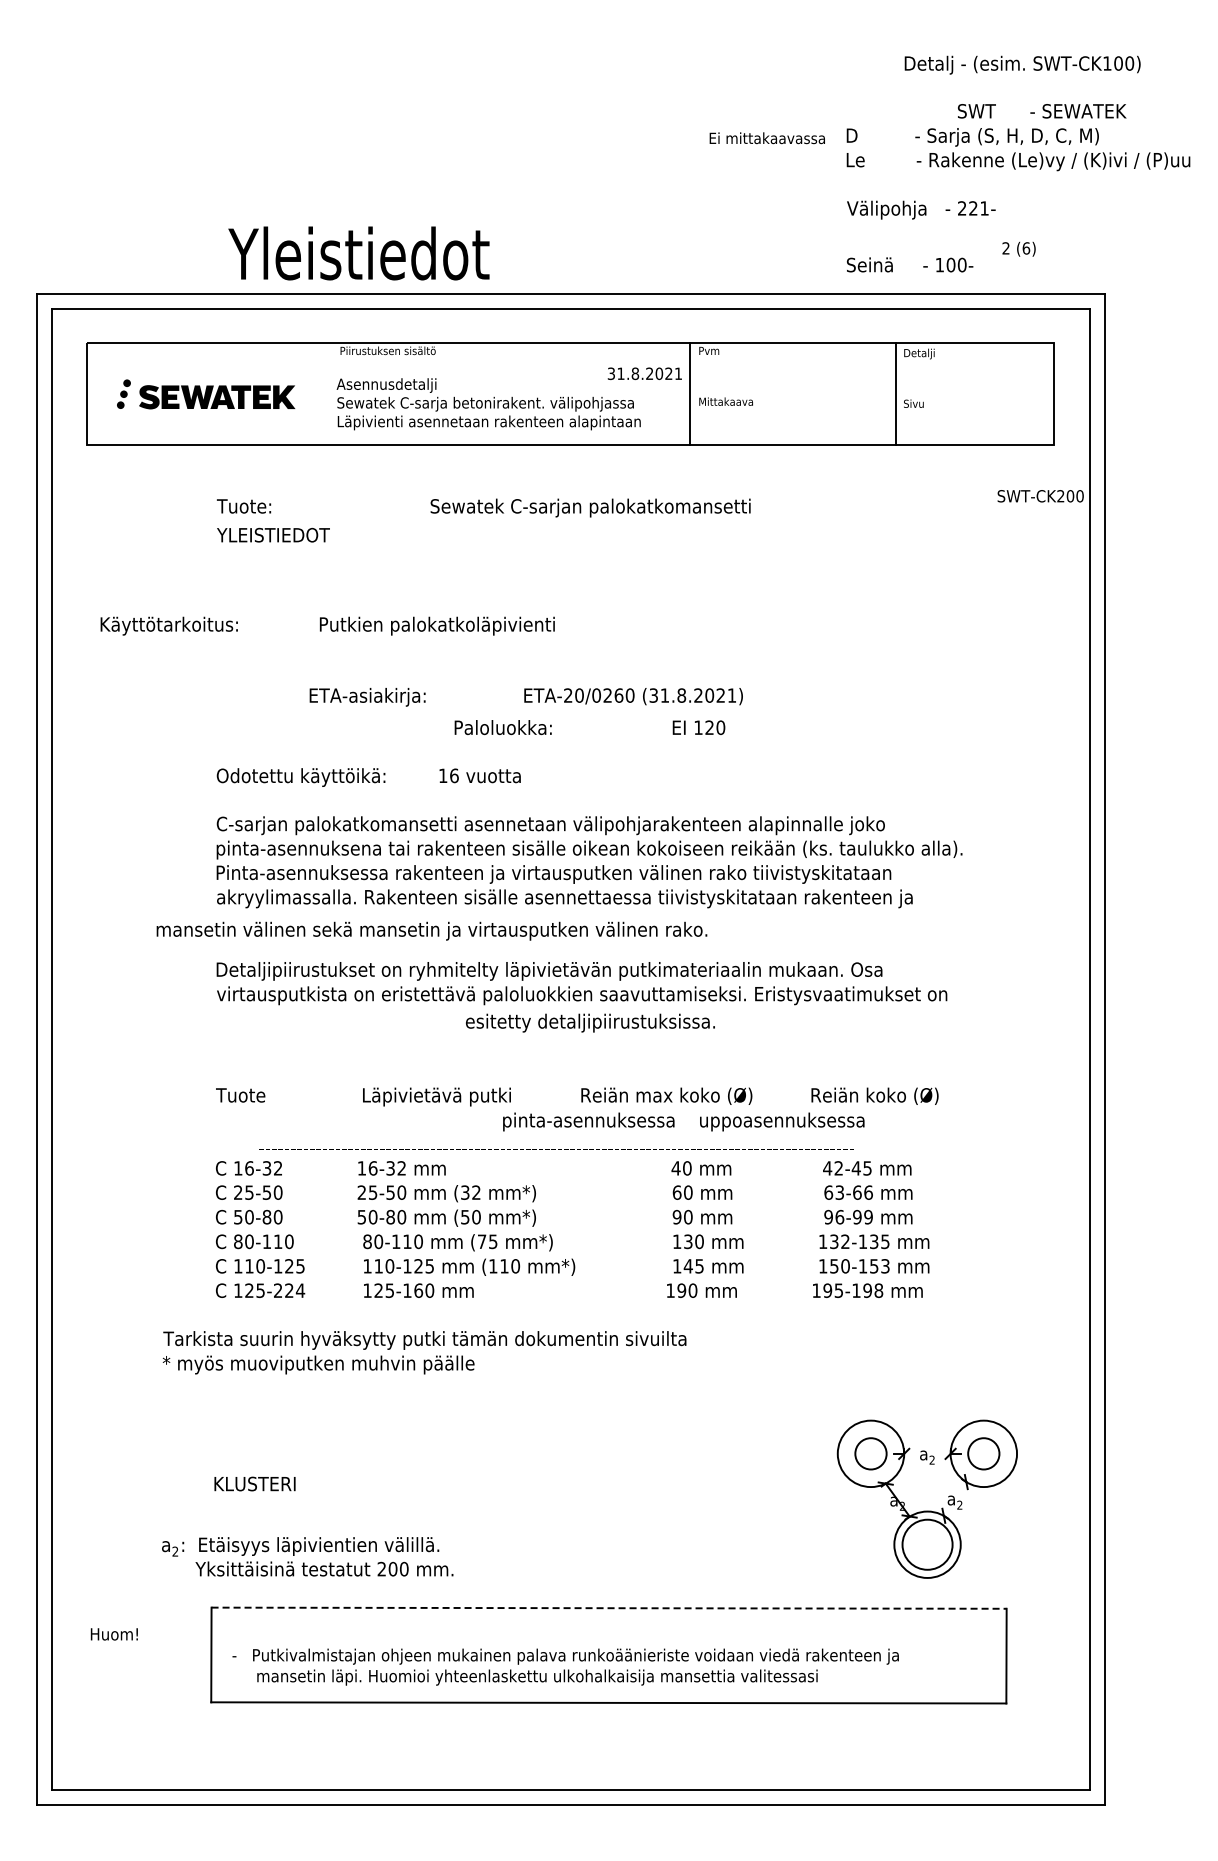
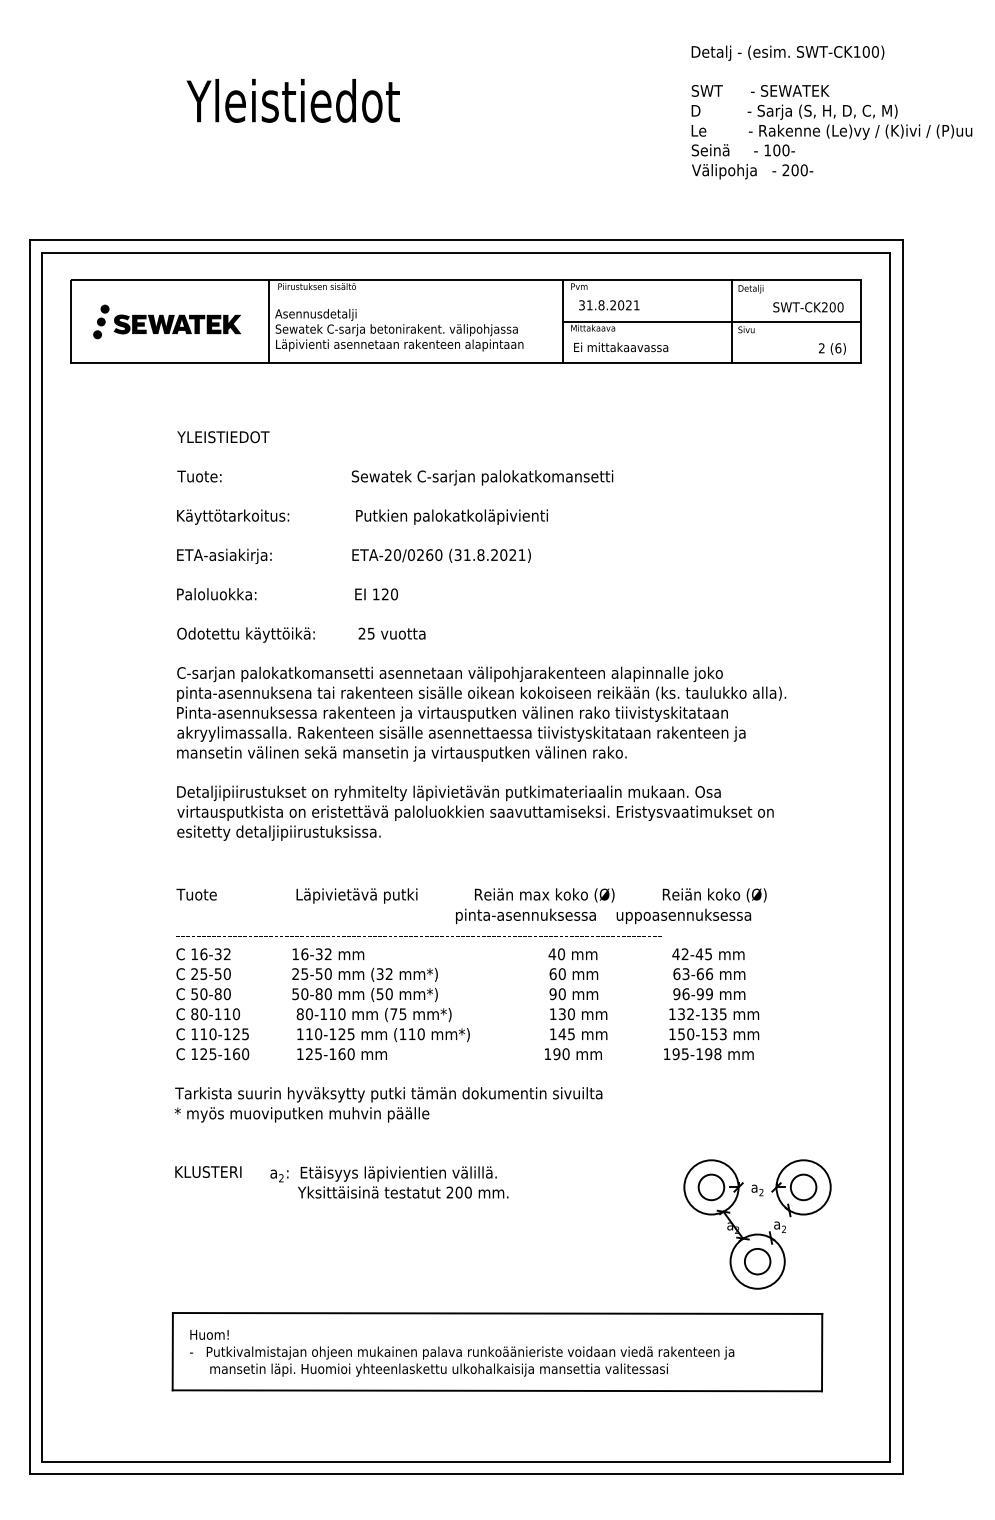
text: (1022, 64) -> (787, 52), moved
text: (1042, 111) -> (760, 91), moved
text: (766, 138) -> (620, 347), moved
text: (978, 208) -> (799, 170), 221- -> 200-
text: (1018, 248) -> (831, 348), moved
text: (358, 253) -> (292, 100), moved
text: (910, 264) -> (743, 149), moved
text: (644, 373) -> (608, 305), moved
line: (328, 393) -> (268, 321), added
line: (871, 393) -> (711, 321), added
part: (123, 394) -> (100, 322), size x1.43
text: (1040, 496) -> (808, 307), moved
text: (483, 507) -> (395, 477), moved
text: (327, 625) -> (362, 516), moved
text: (525, 697) -> (353, 556), moved
text: (589, 727) -> (287, 594), moved
text: (448, 775) -> (366, 633), 16 -> 25
text: (431, 930) -> (401, 753), moved
text: (590, 1022) -> (279, 832), moved
text: (683, 1121) -> (603, 915), moved
text: (556, 1149) -> (418, 936), moved
text: (289, 1290) -> (236, 1054), 125-224 -> 125-160
text: (424, 1352) -> (388, 1104), moved
text: (254, 1483) -> (207, 1171), moved
circle: (927, 1544) -> (757, 1261), size x0.62
text: (307, 1556) -> (389, 1182), moved
line: (609, 1608) -> (497, 1313), dashed -> solid
text: (113, 1634) -> (208, 1334), moved

